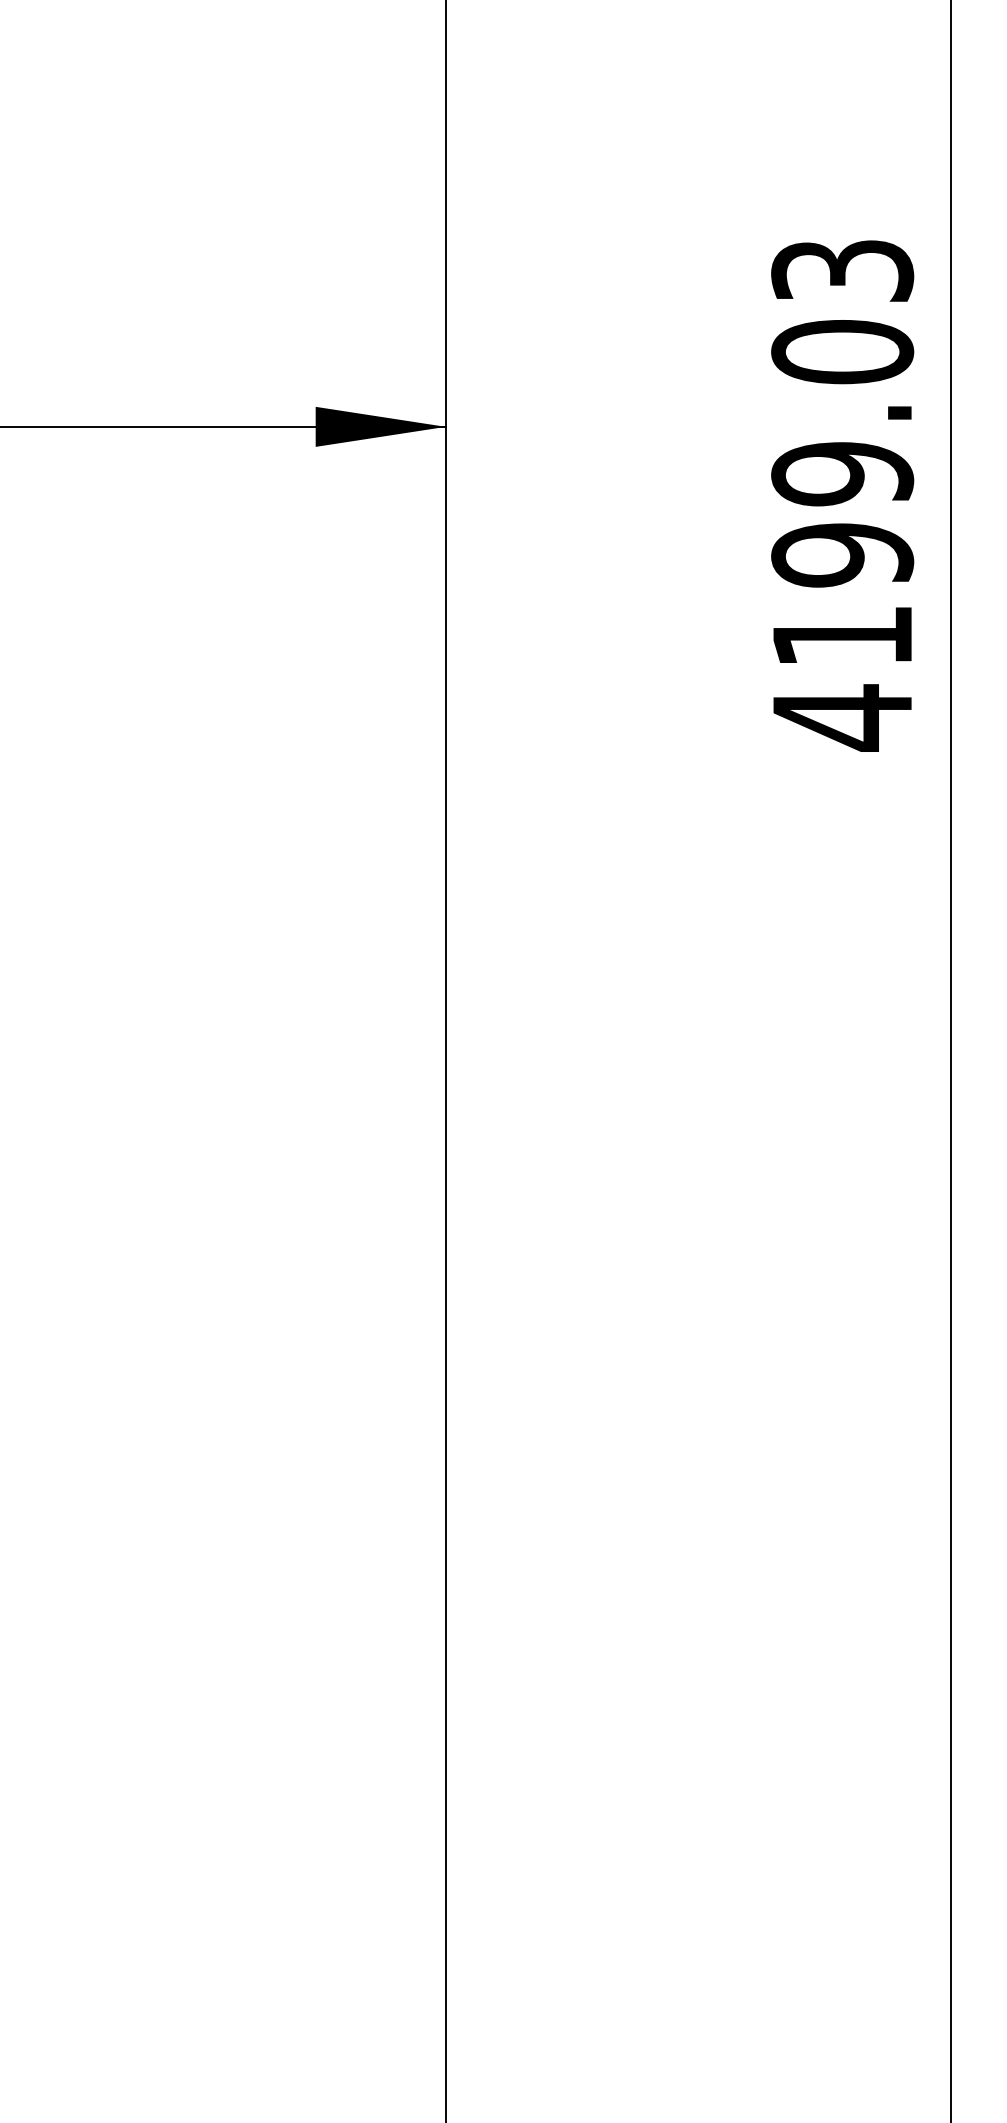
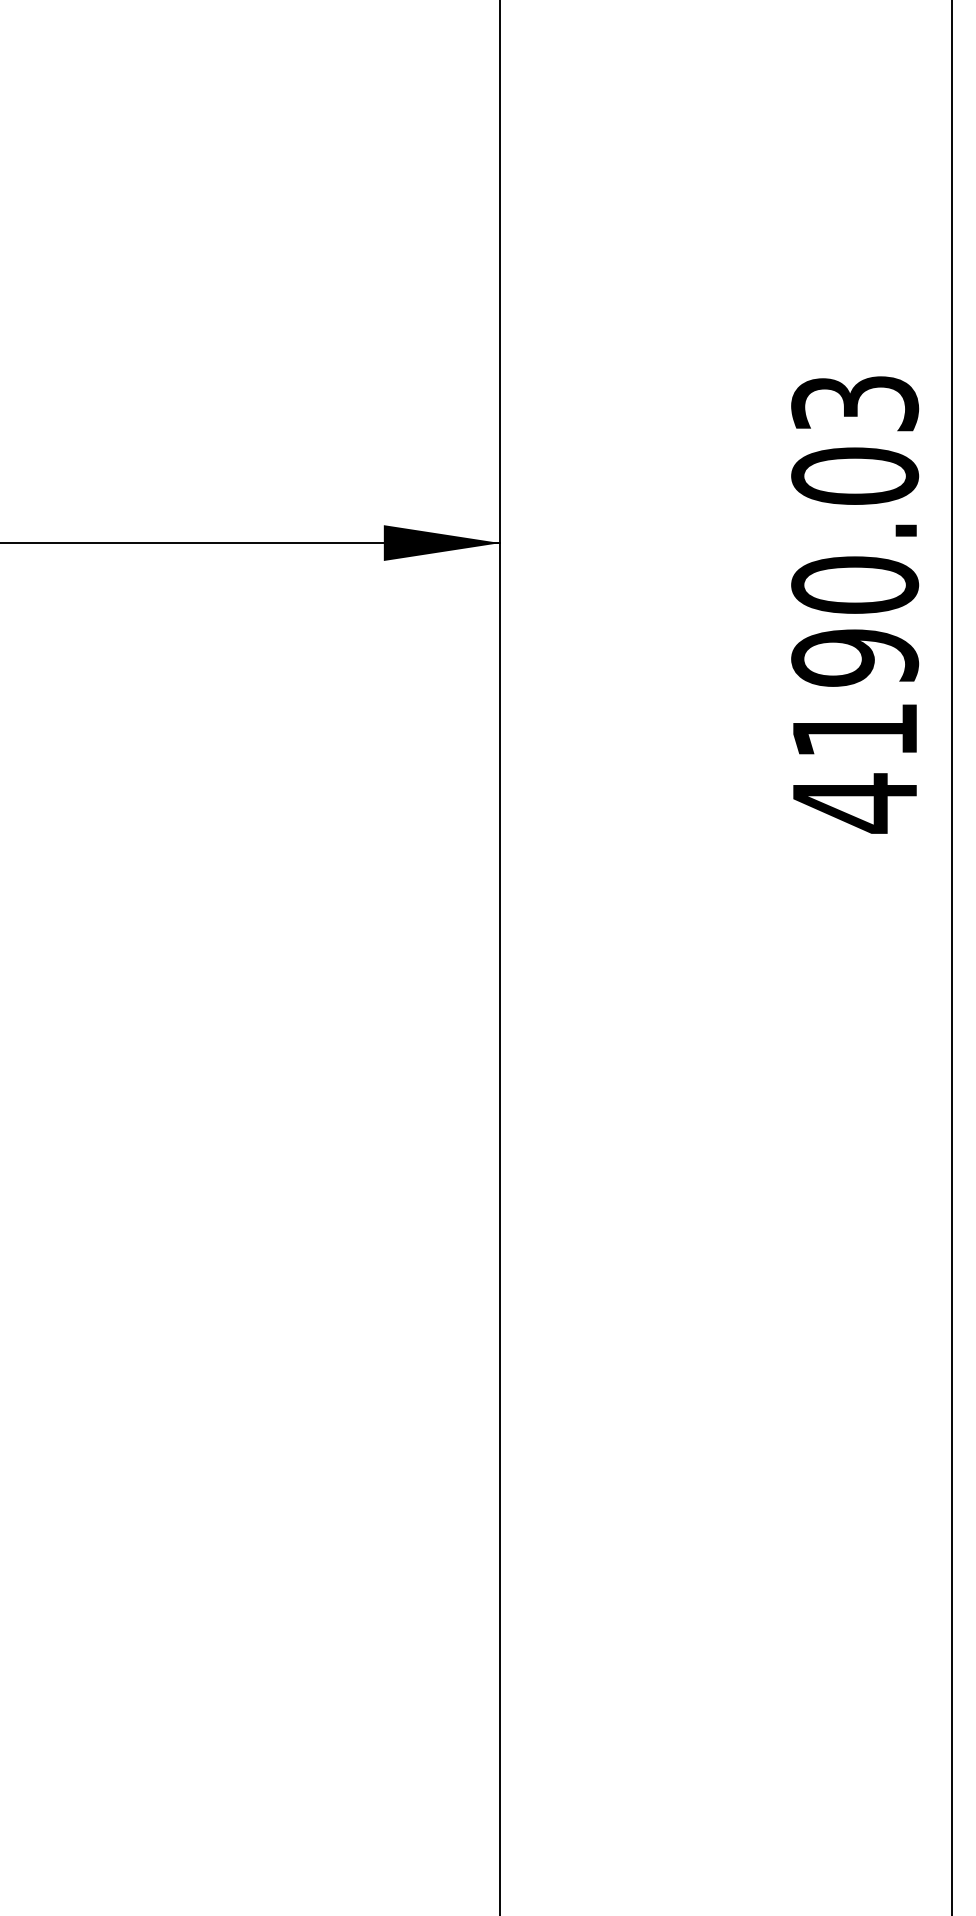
text: (843, 474) -> (855, 585), 4199.03 -> 4190.03

